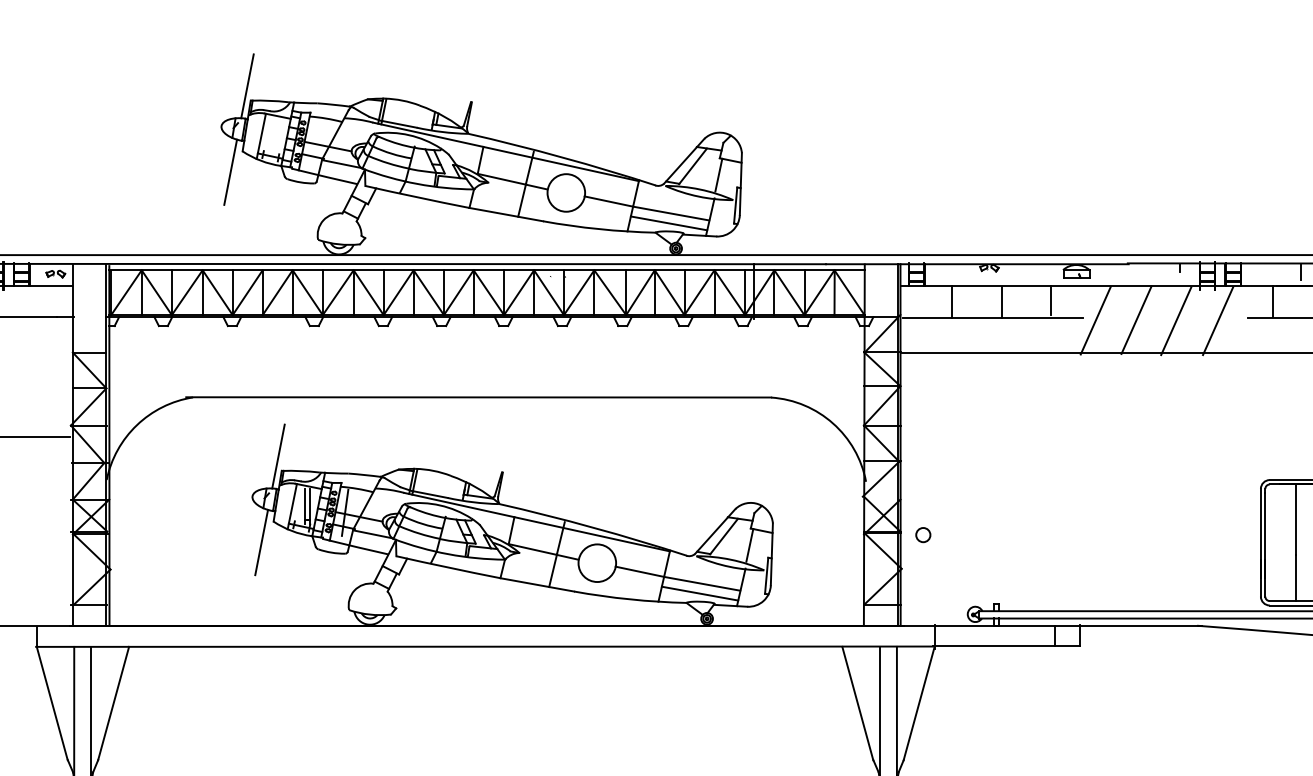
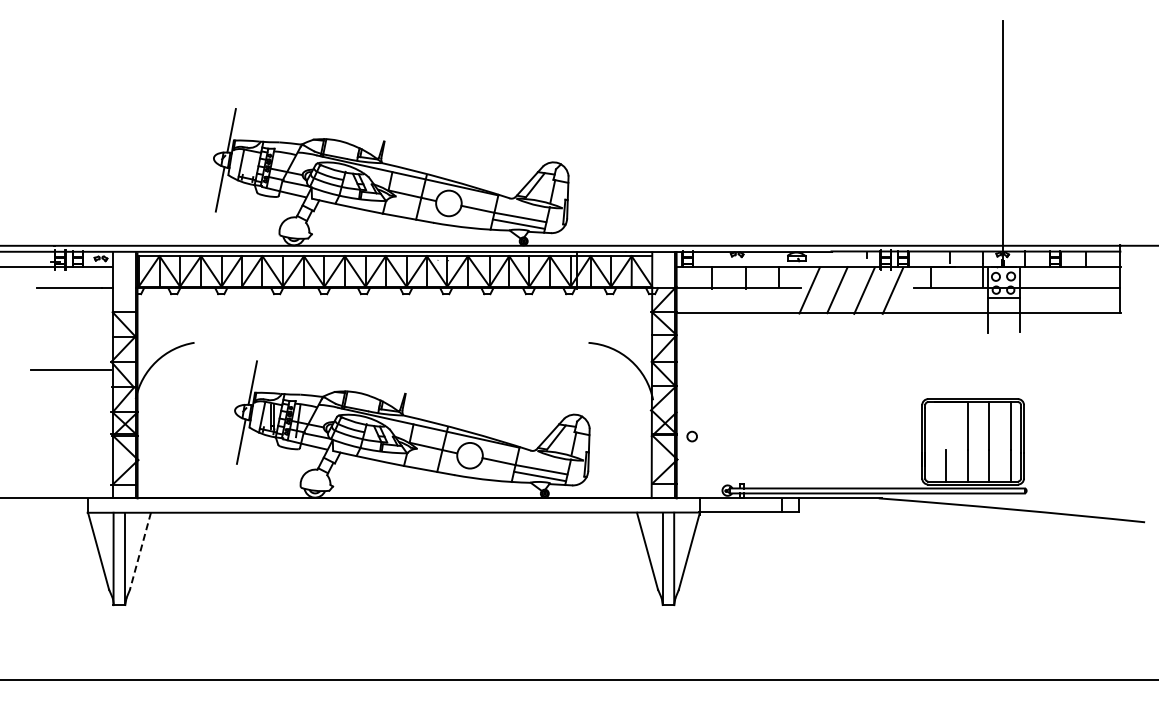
line: (477, 397) -> (388, 342), removed
line: (1295, 520) -> (945, 426), removed
line: (113, 703) -> (140, 551), solid -> dashed

